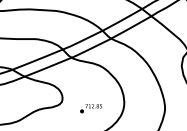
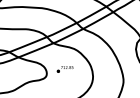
part: (90, 108) -> (64, 69), moved

